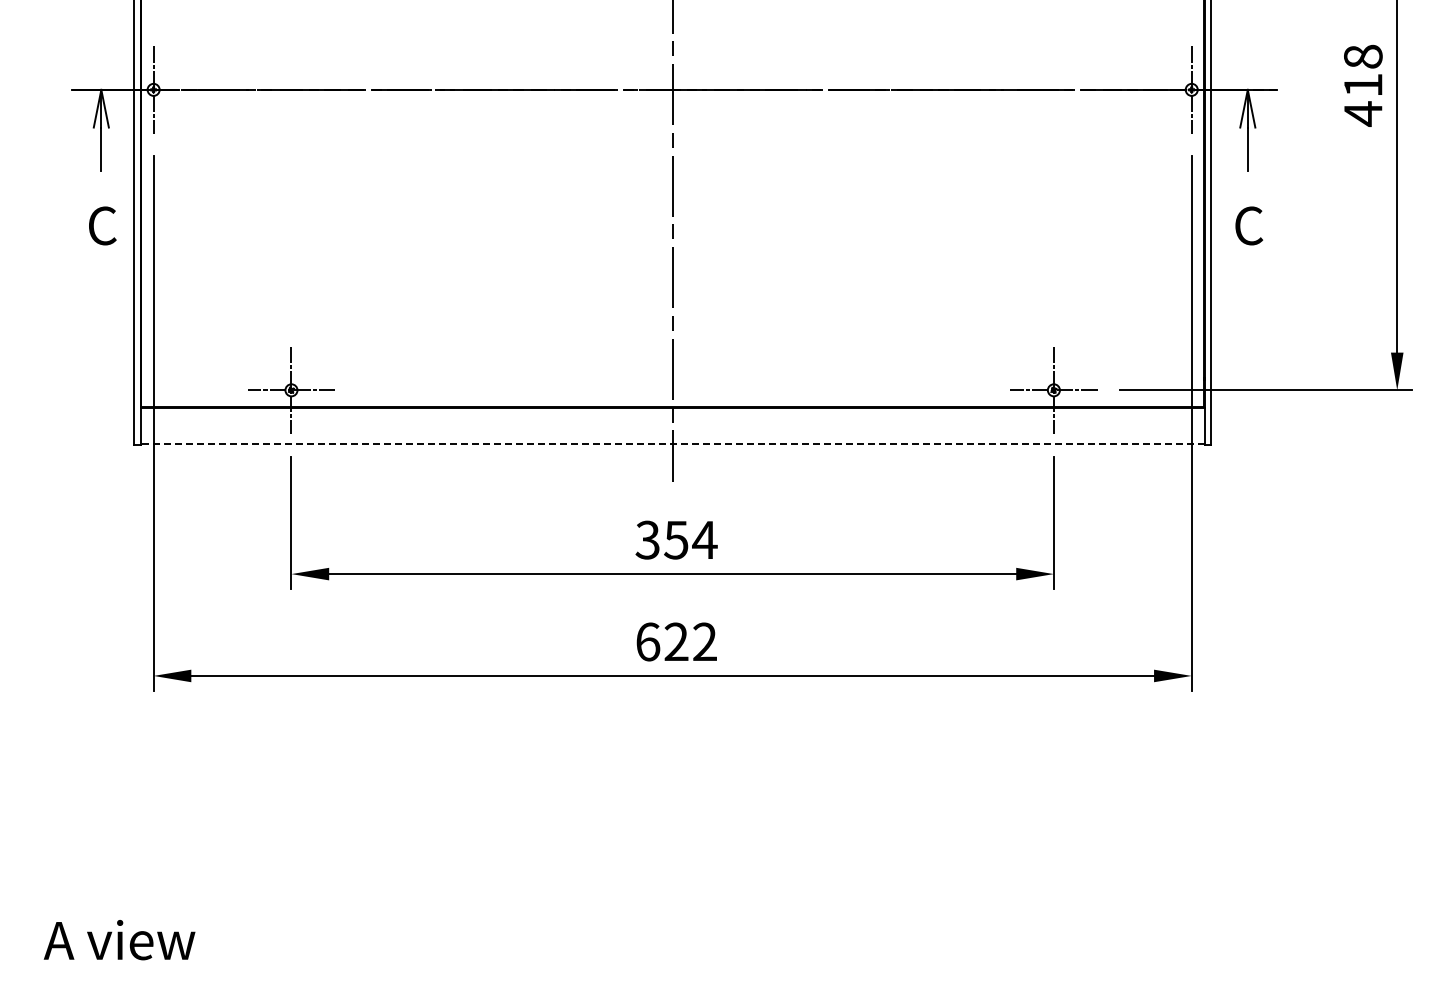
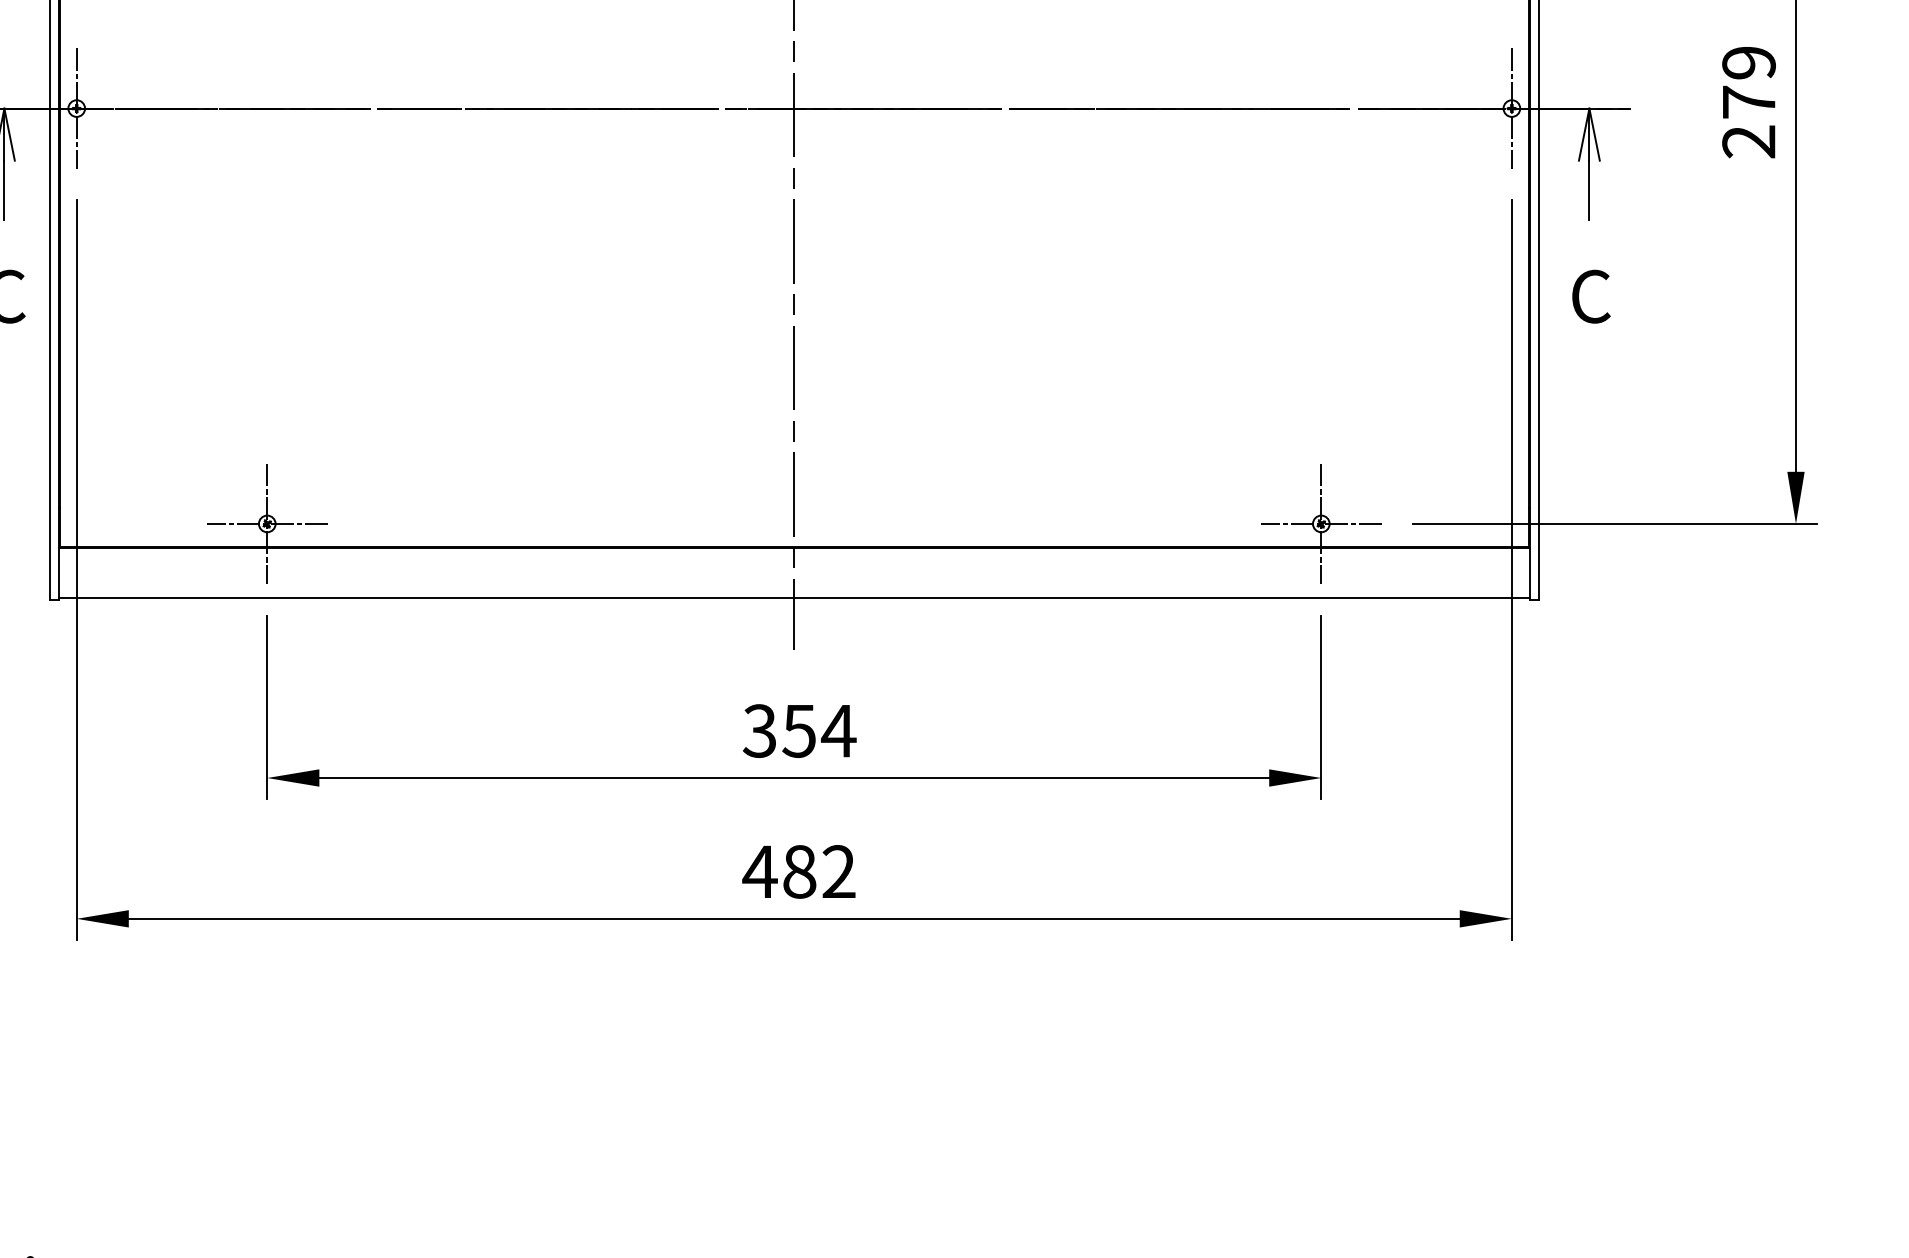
text: (1362, 85) -> (1747, 102), 418 -> 279
line: (672, 444) -> (794, 598), dashed -> solid
text: (661, 641) -> (778, 871), 622 -> 482

